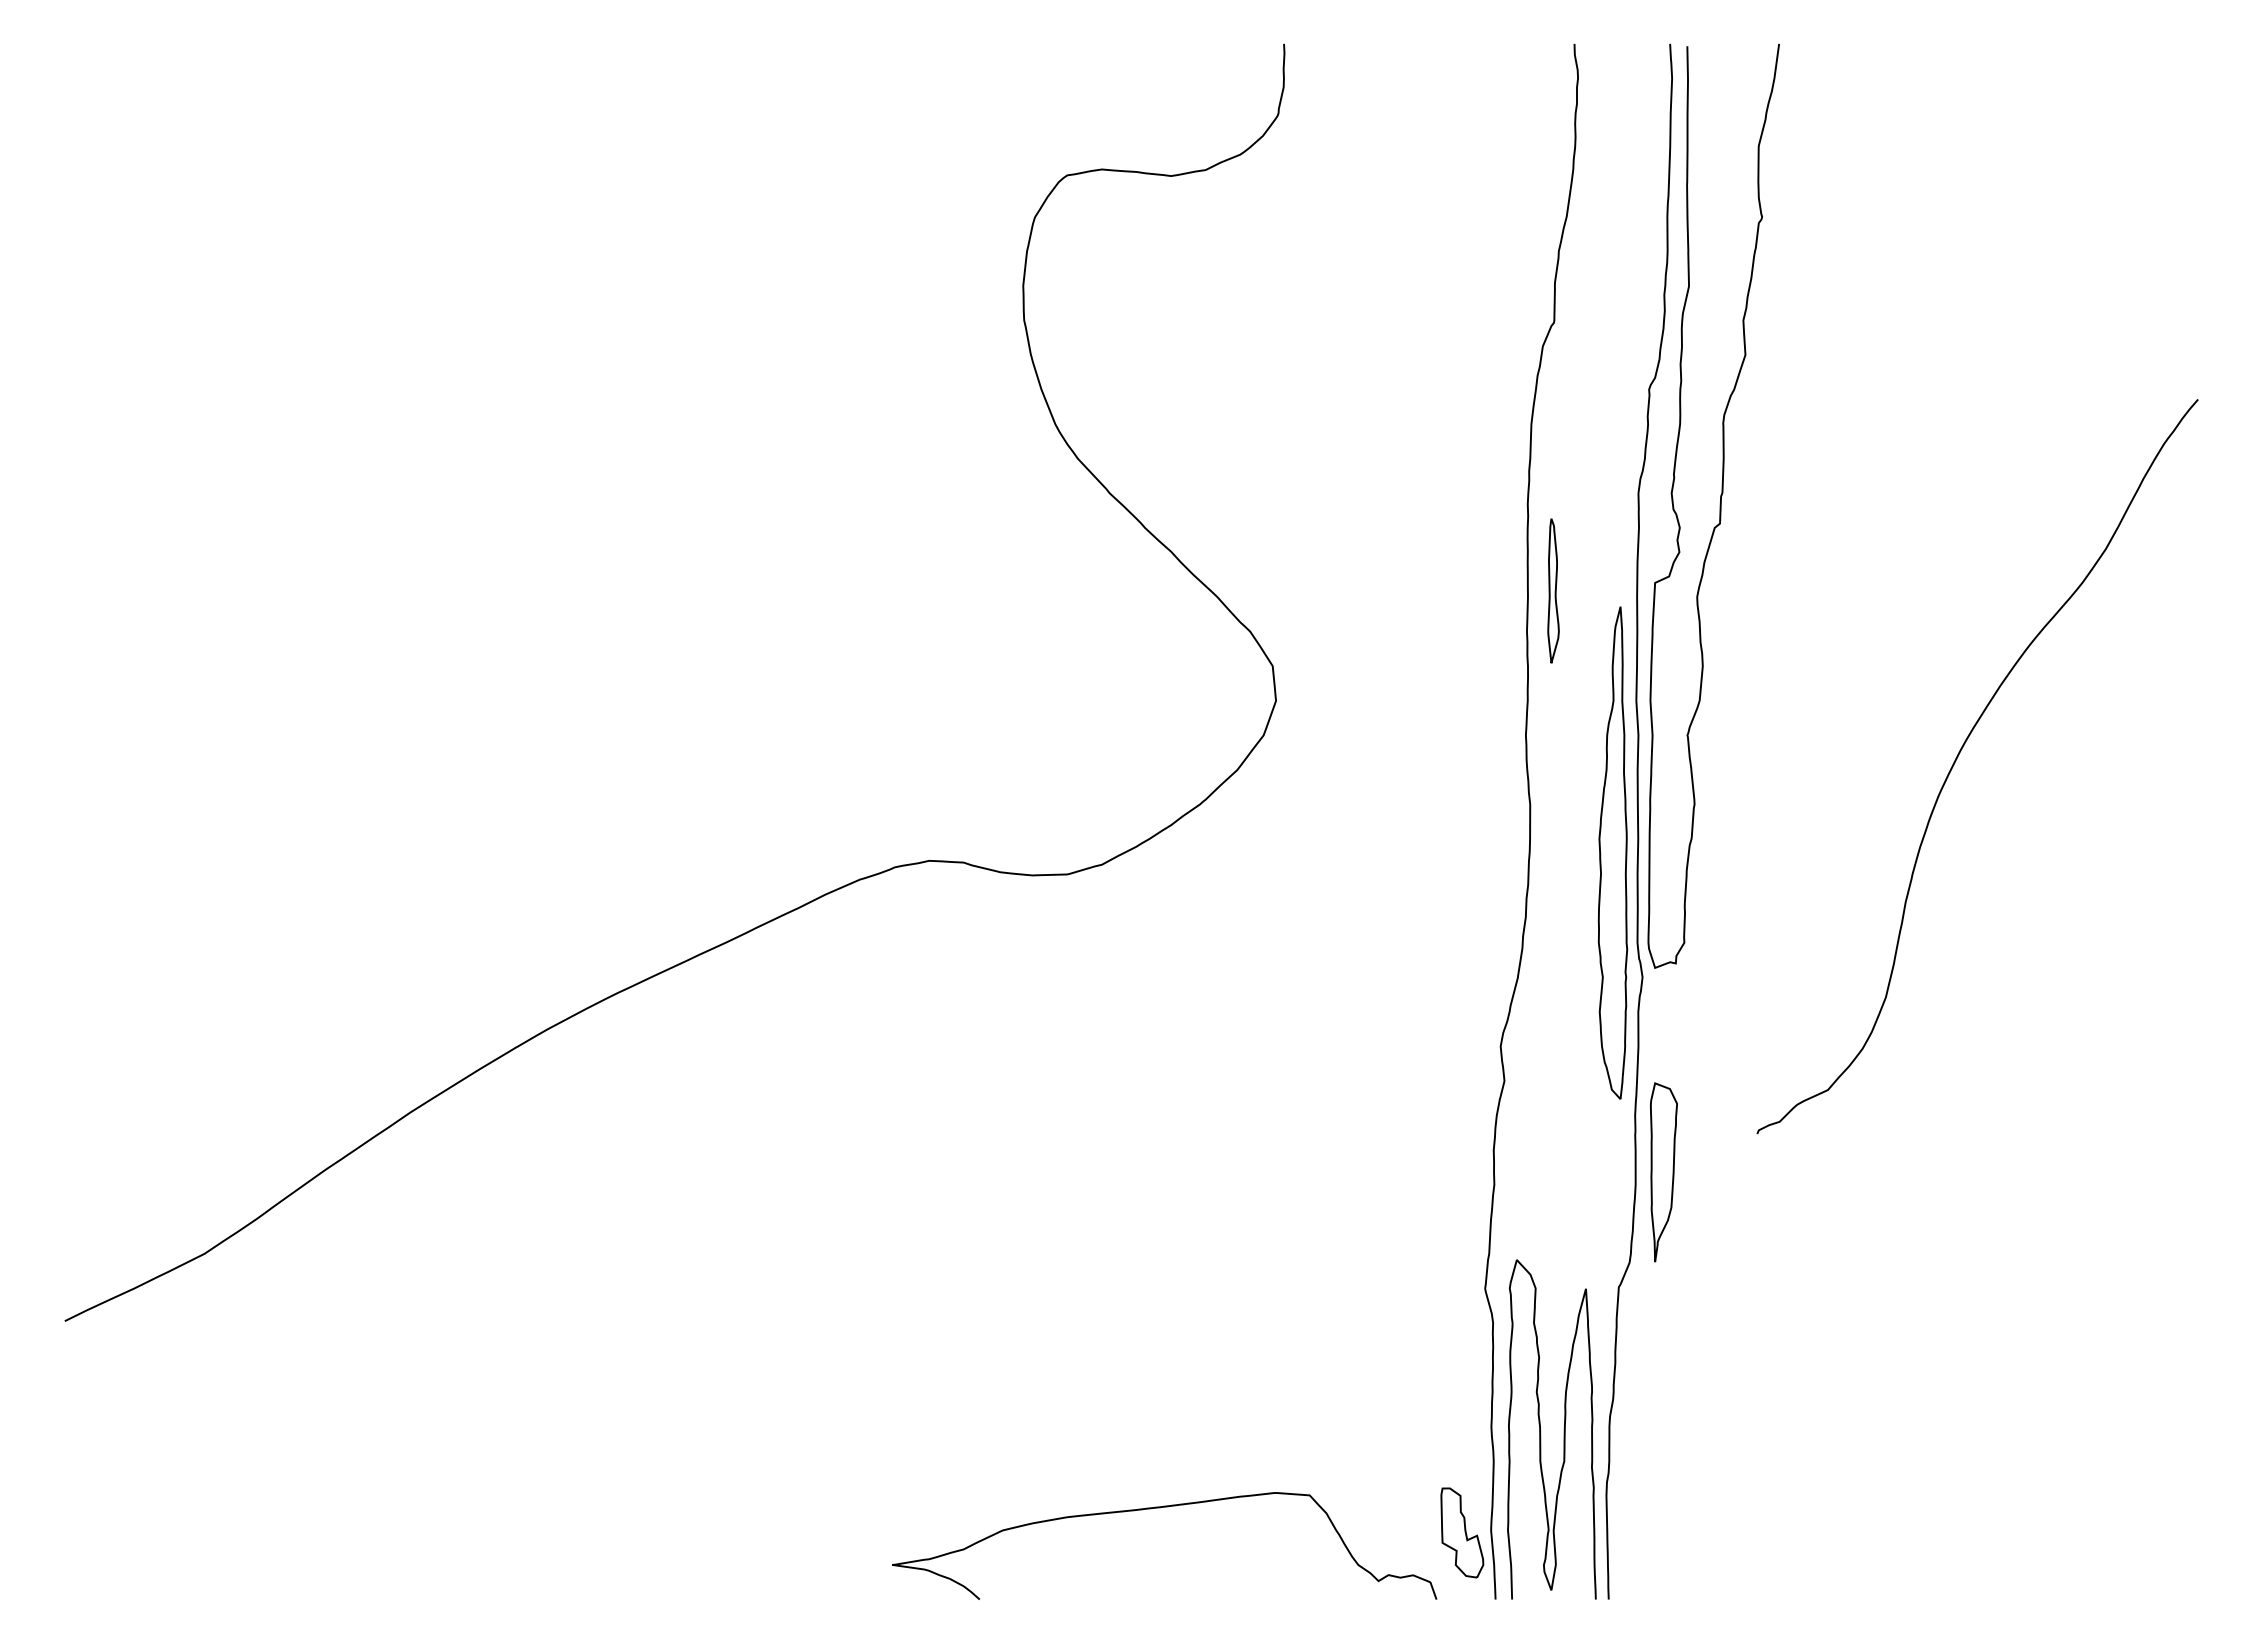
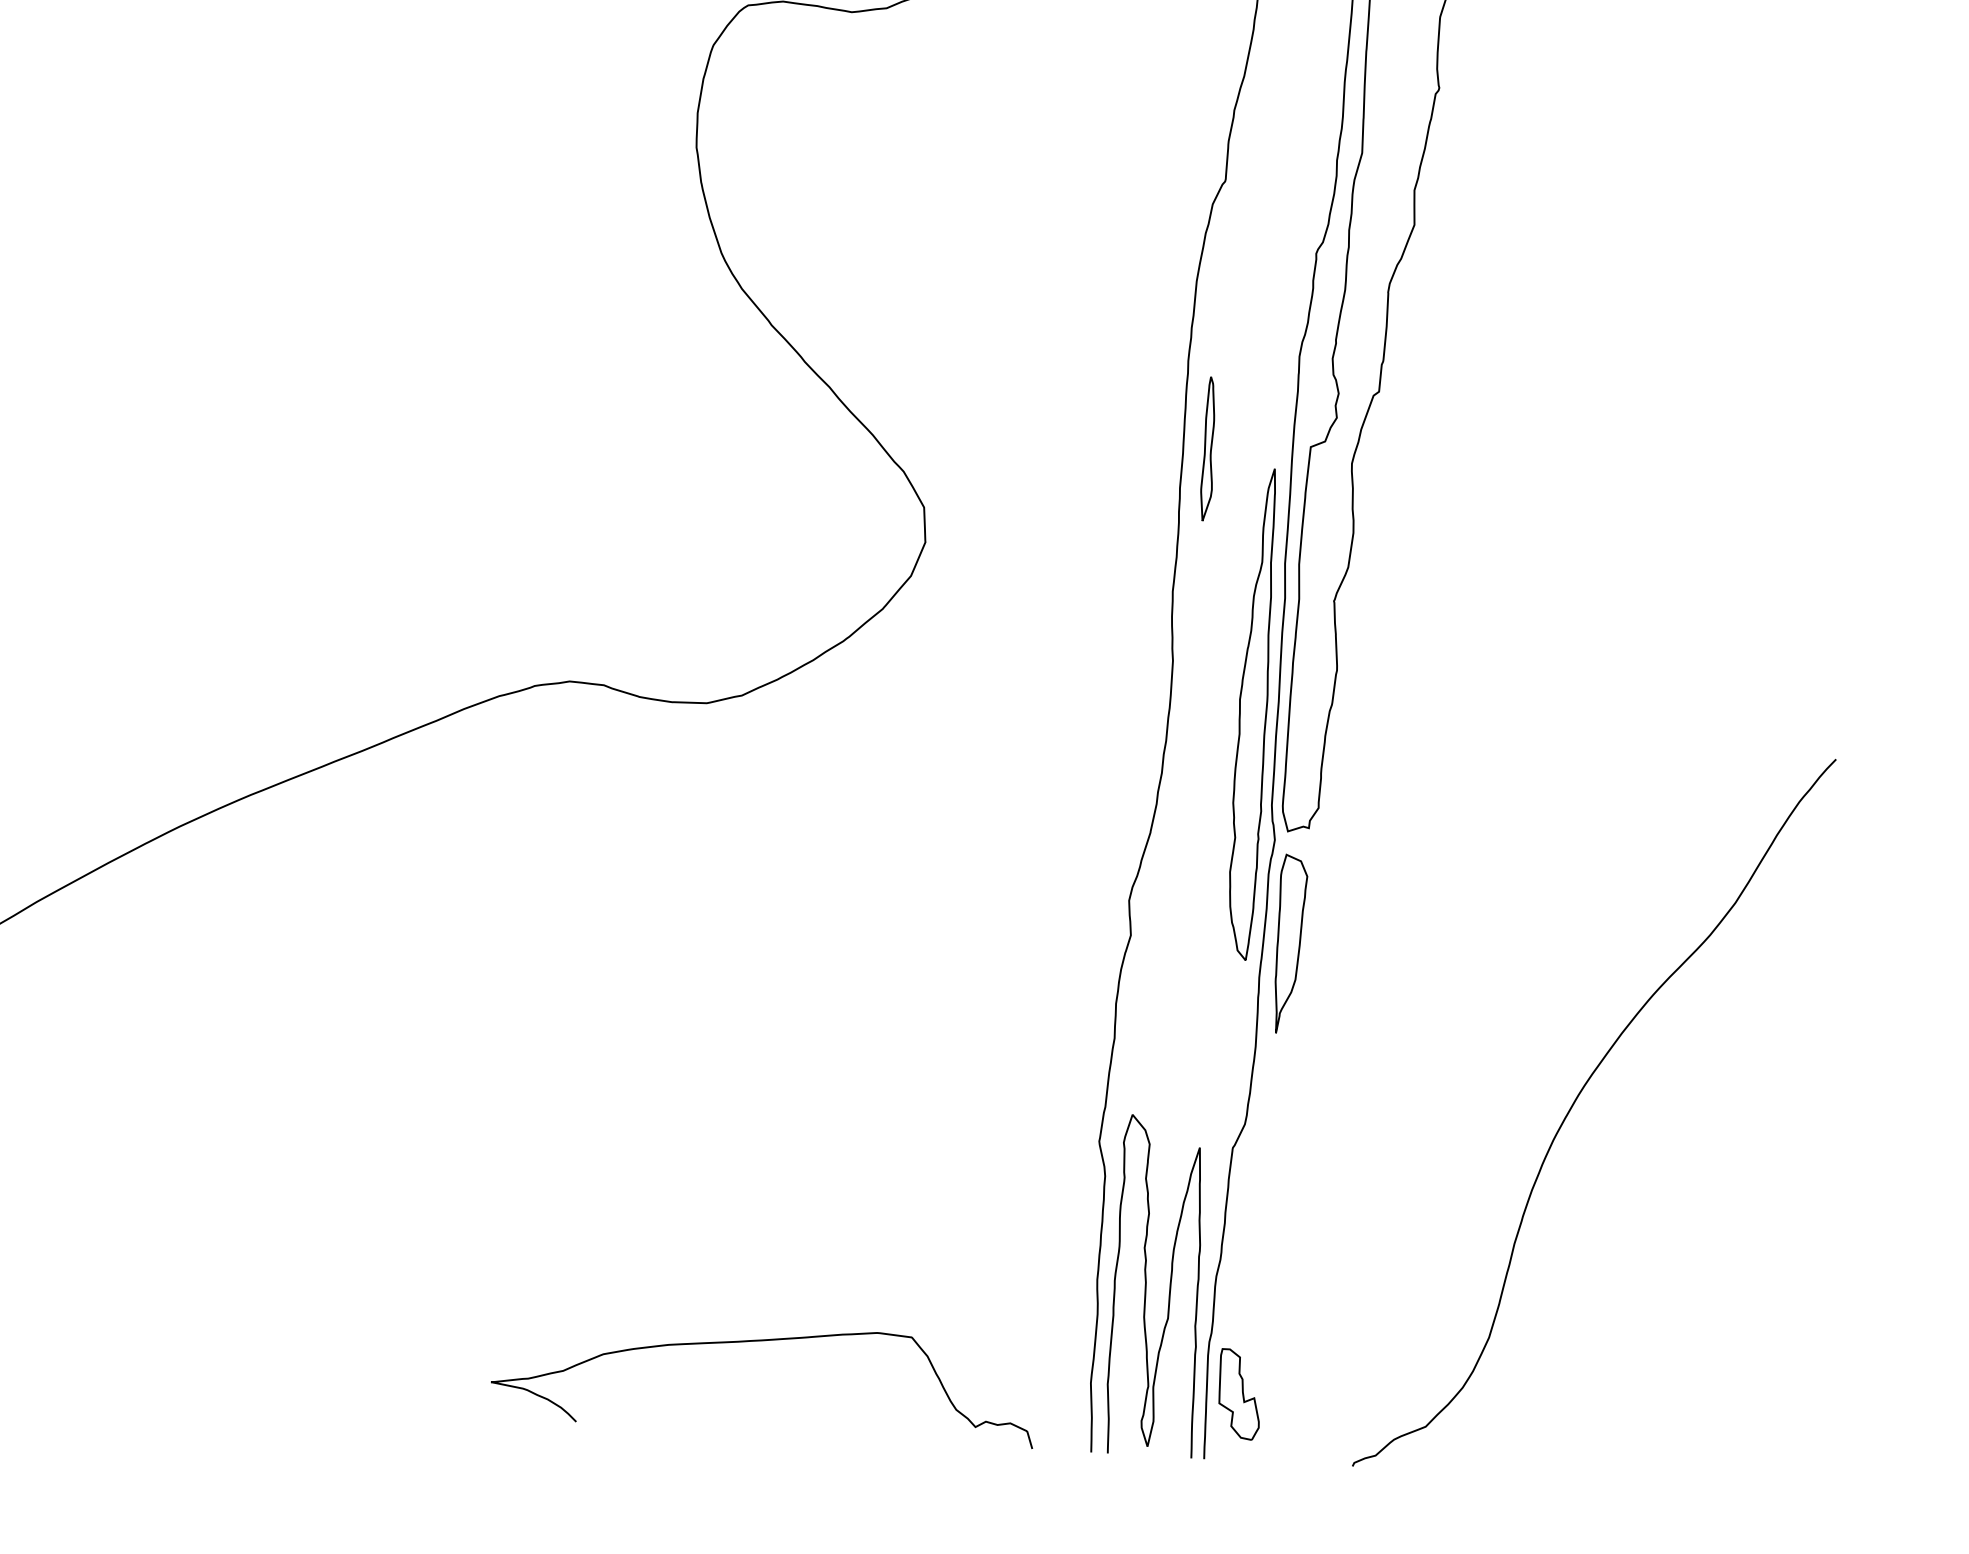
curve: (1958, 757) -> (1575, 1102), moved
part: (1663, 1172) -> (1289, 944), moved
part: (1462, 1532) -> (1239, 1394), moved

